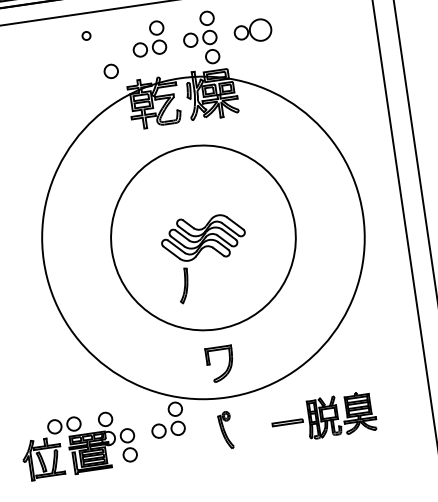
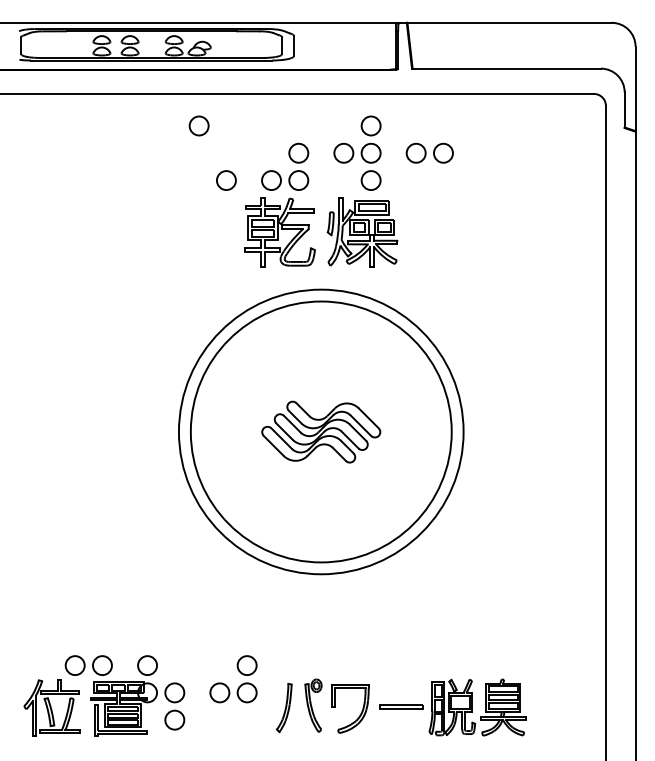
circle: (260, 29) -> (443, 152), size x0.62
part: (152, 33) -> (291, 160), moved
circle: (86, 35) -> (198, 125), size x1.67
circle: (202, 237) -> (320, 431), size x0.62
part: (183, 286) -> (283, 708), moved
part: (228, 364) -> (361, 710), moved

